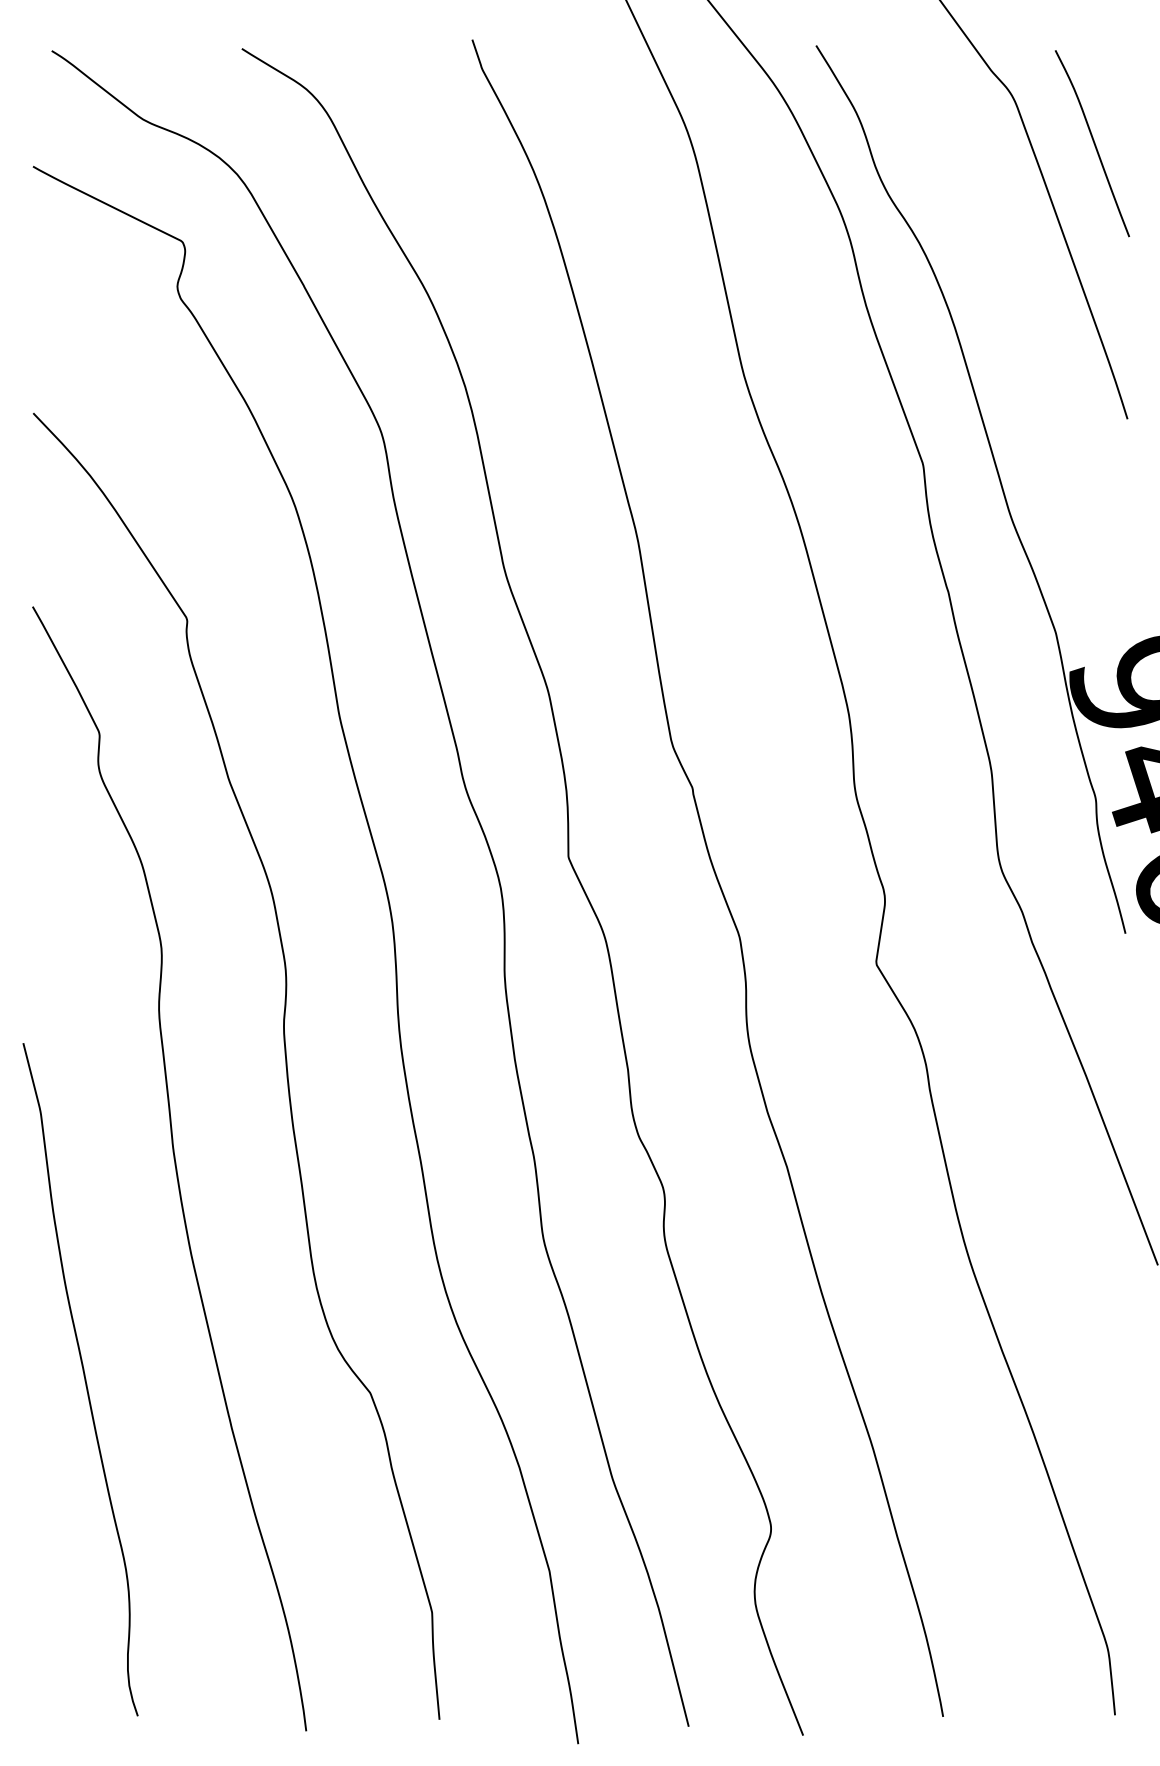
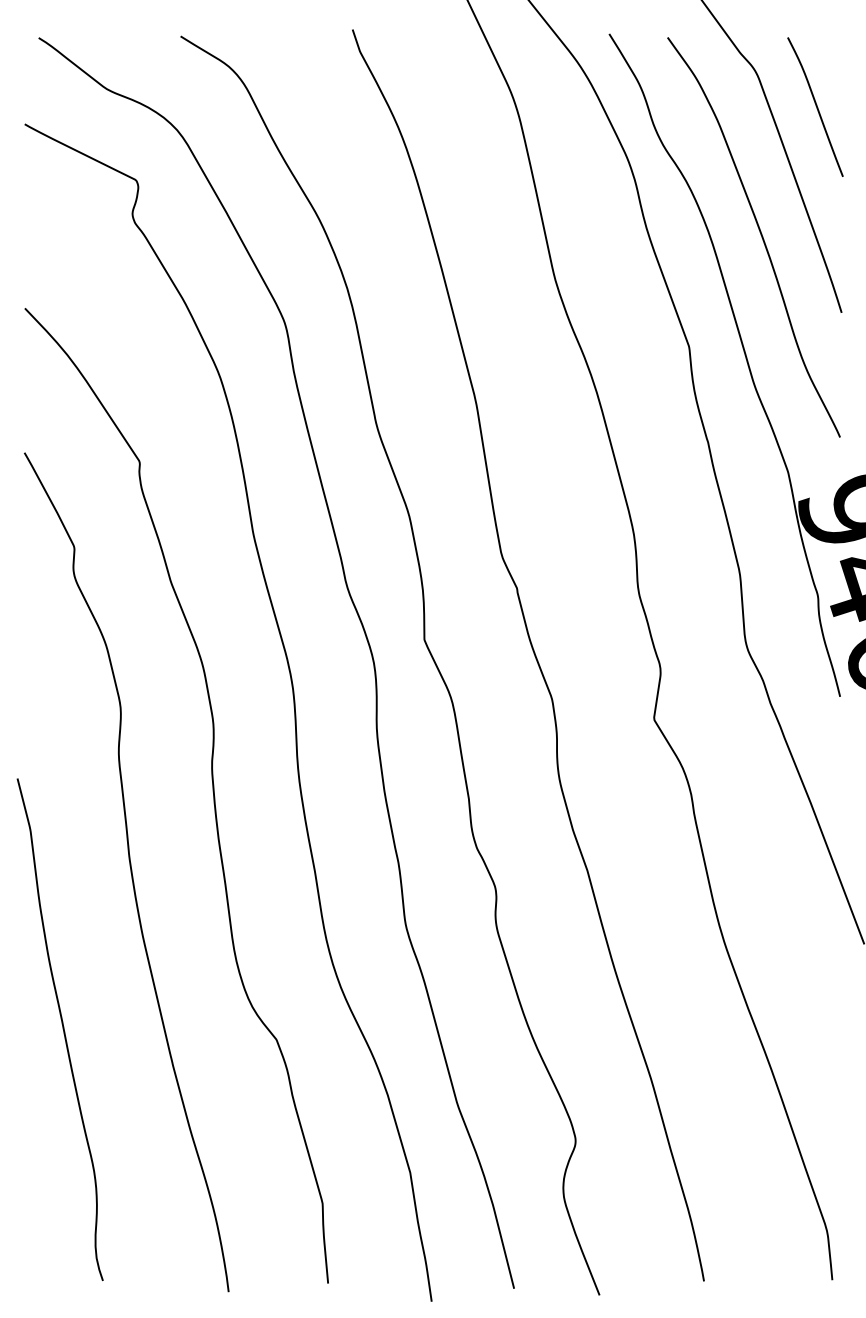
curve: (1018, 315) -> (760, 235), added

